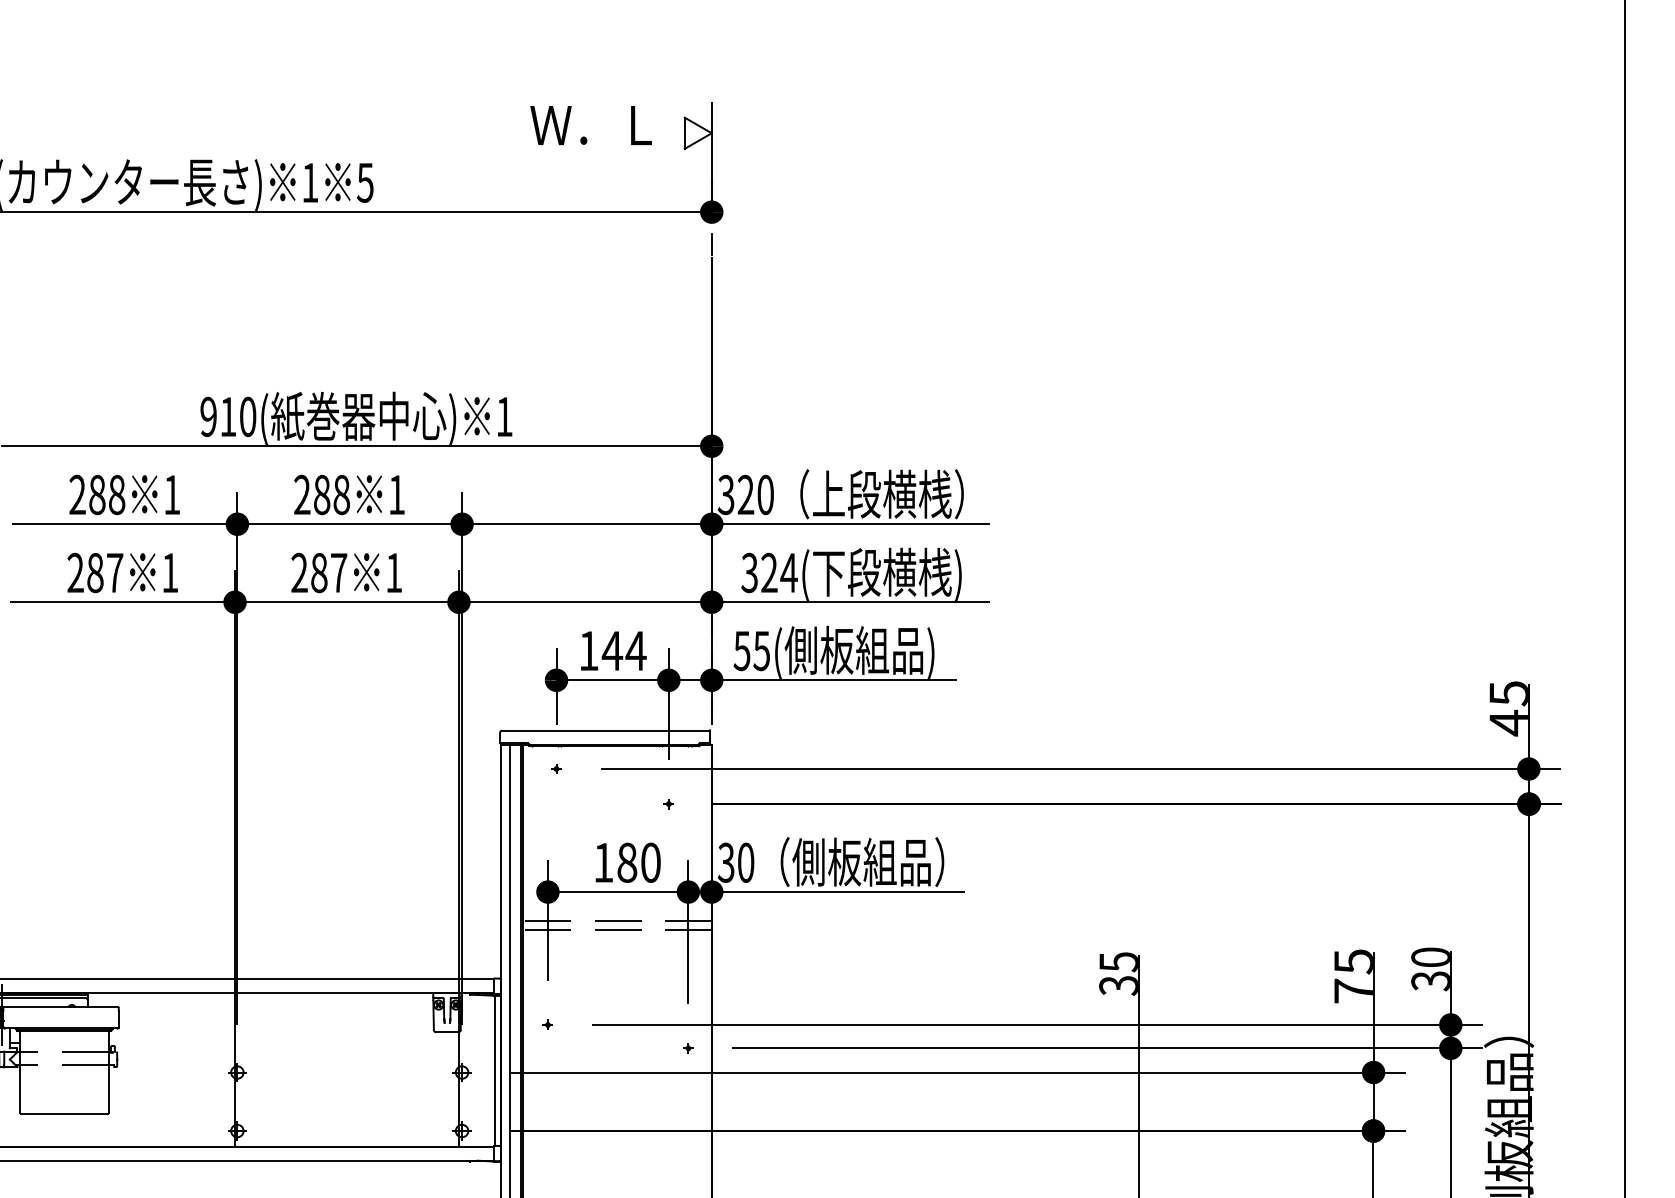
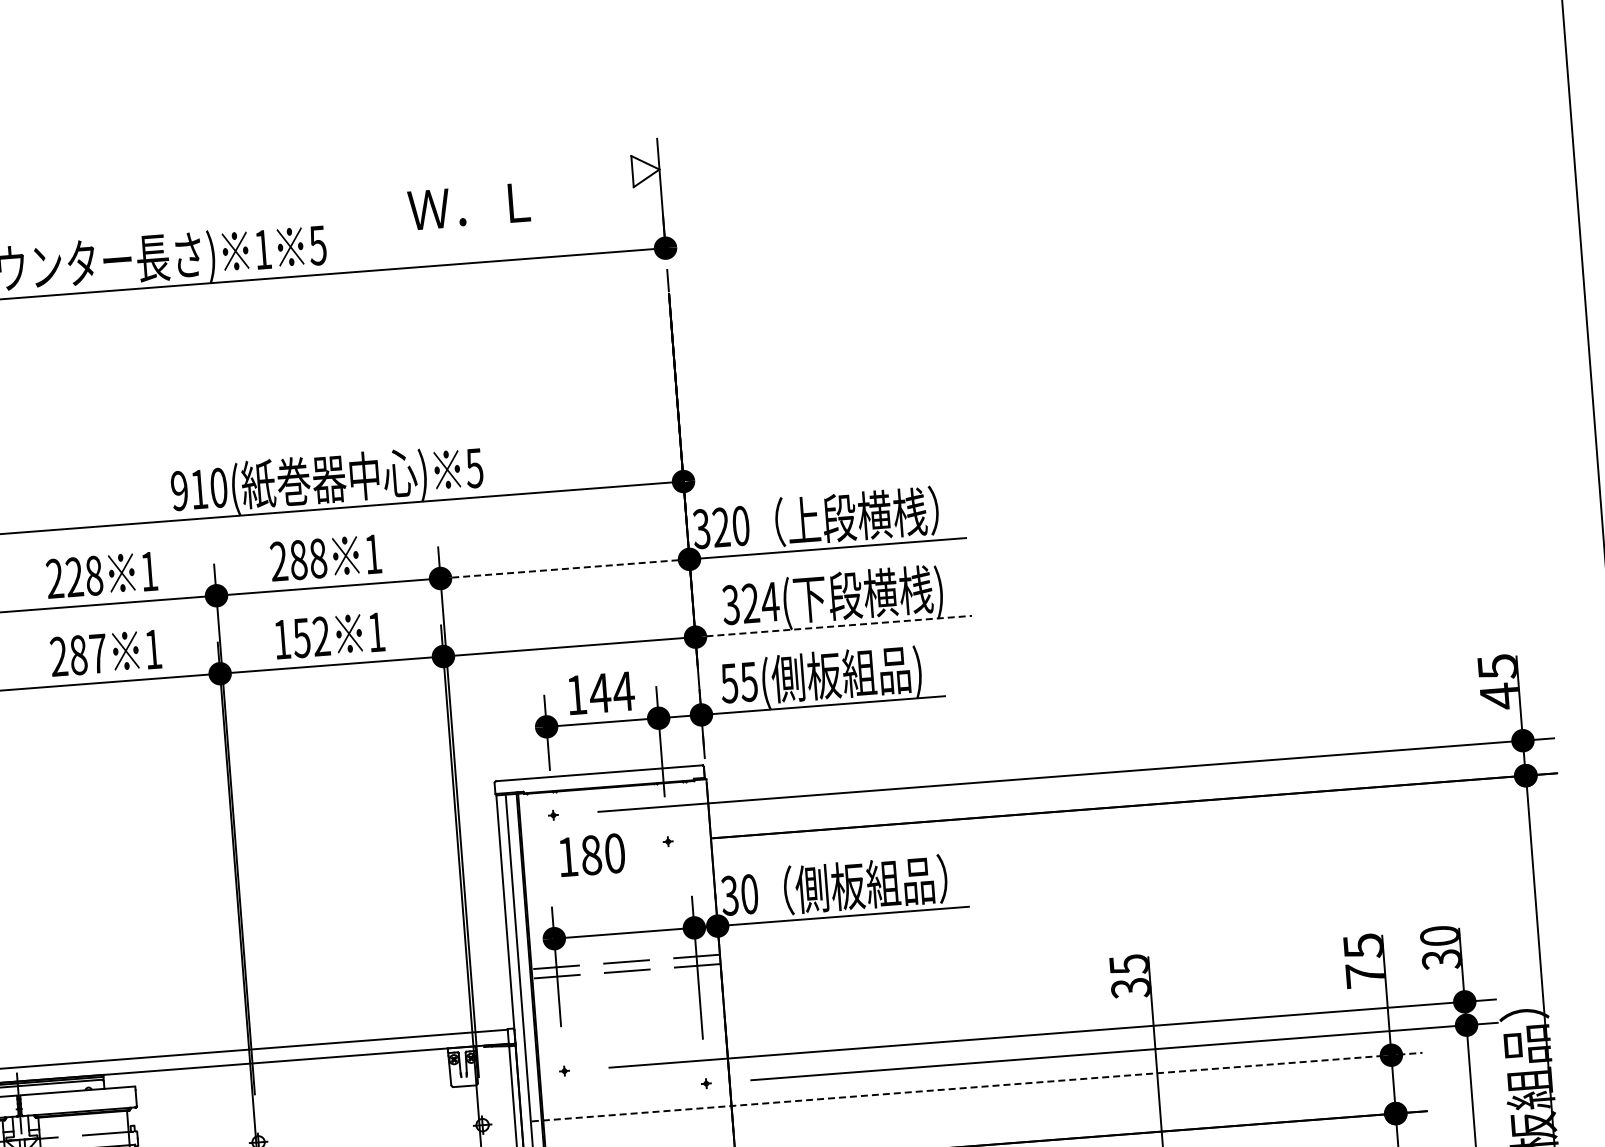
text: (590, 125) -> (468, 206), moved
text: (504, 417) -> (474, 468), 1 -> 5
text: (97, 494) -> (74, 576), 288 -> 228
line: (586, 524) -> (564, 569), solid -> dashed
text: (319, 572) -> (302, 637), 287 -> 152
line: (850, 602) -> (833, 626), solid -> dashed
text: (627, 862) -> (591, 854), moved
line: (958, 1072) -> (977, 1087), solid -> dashed

